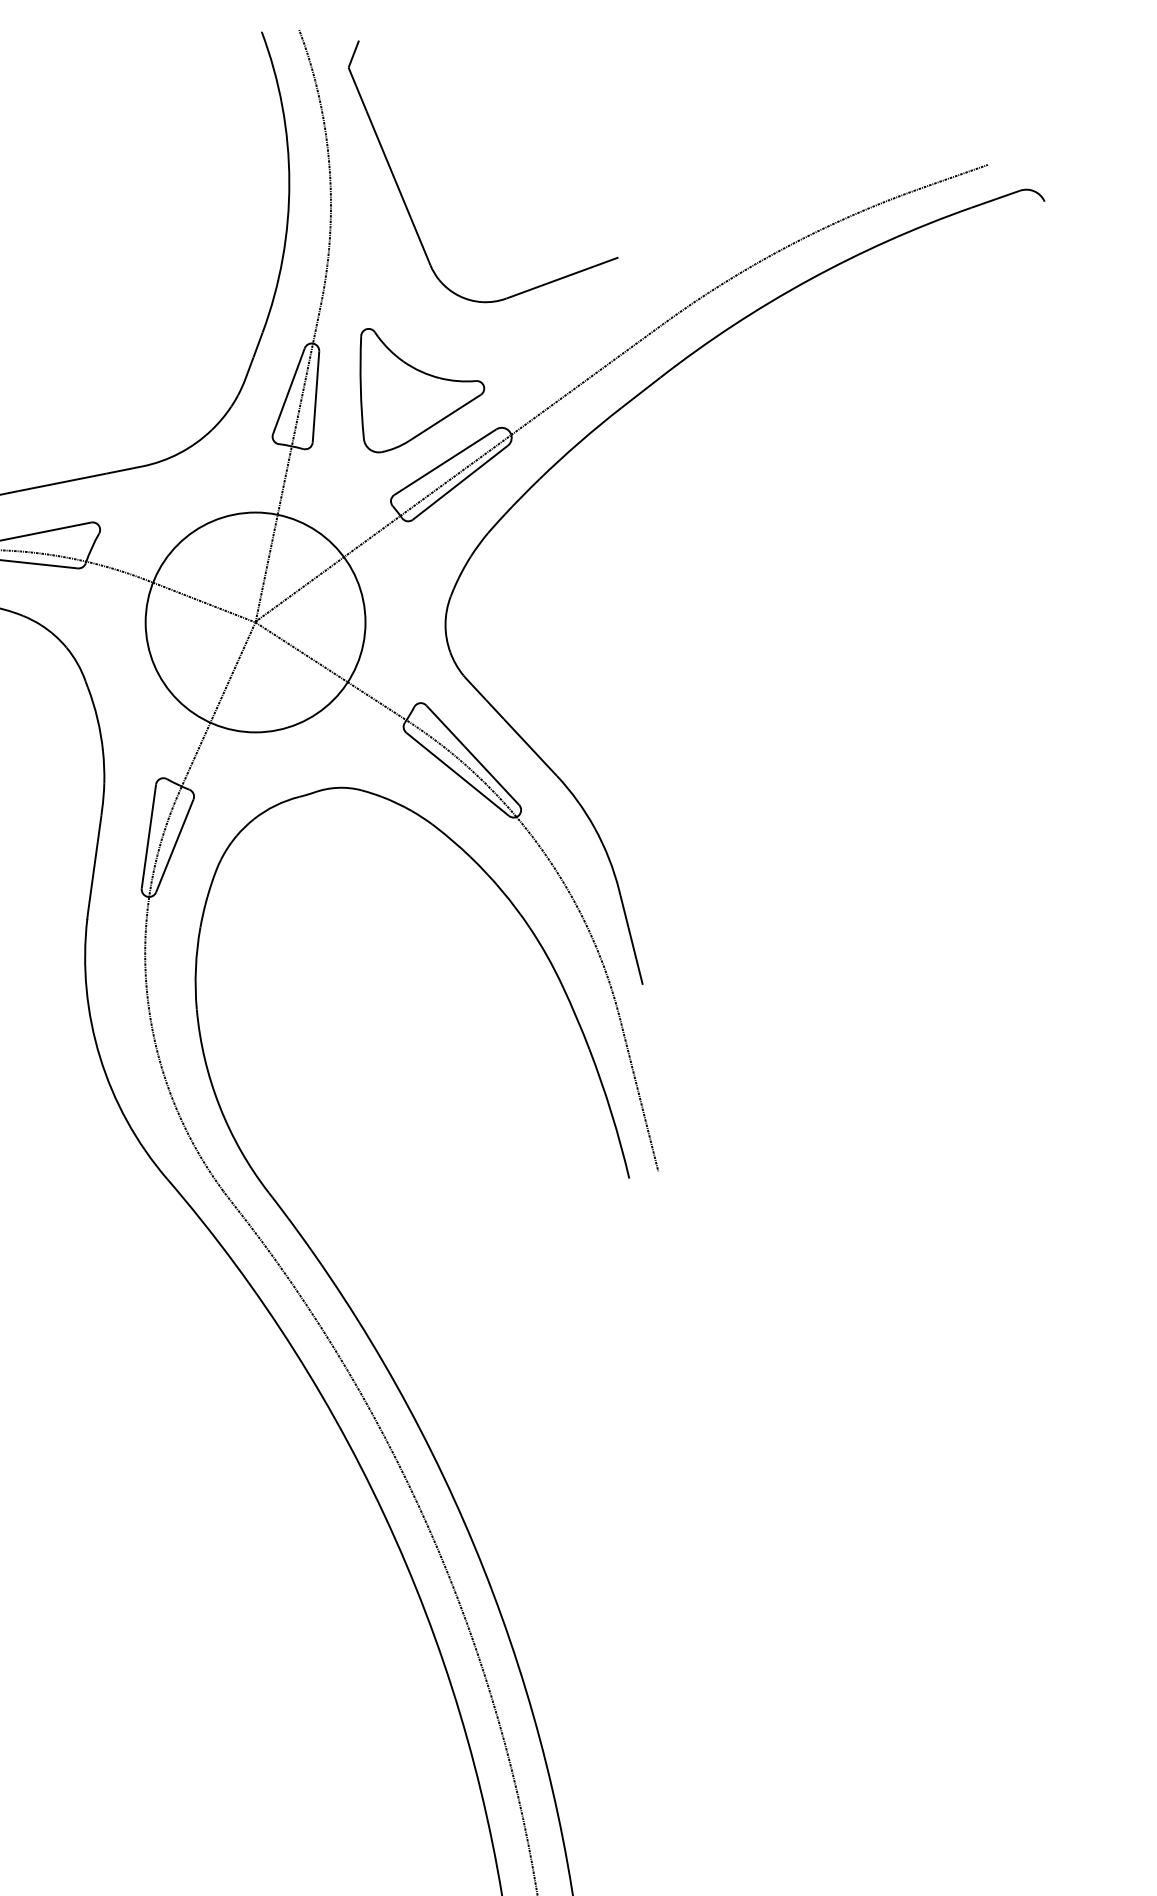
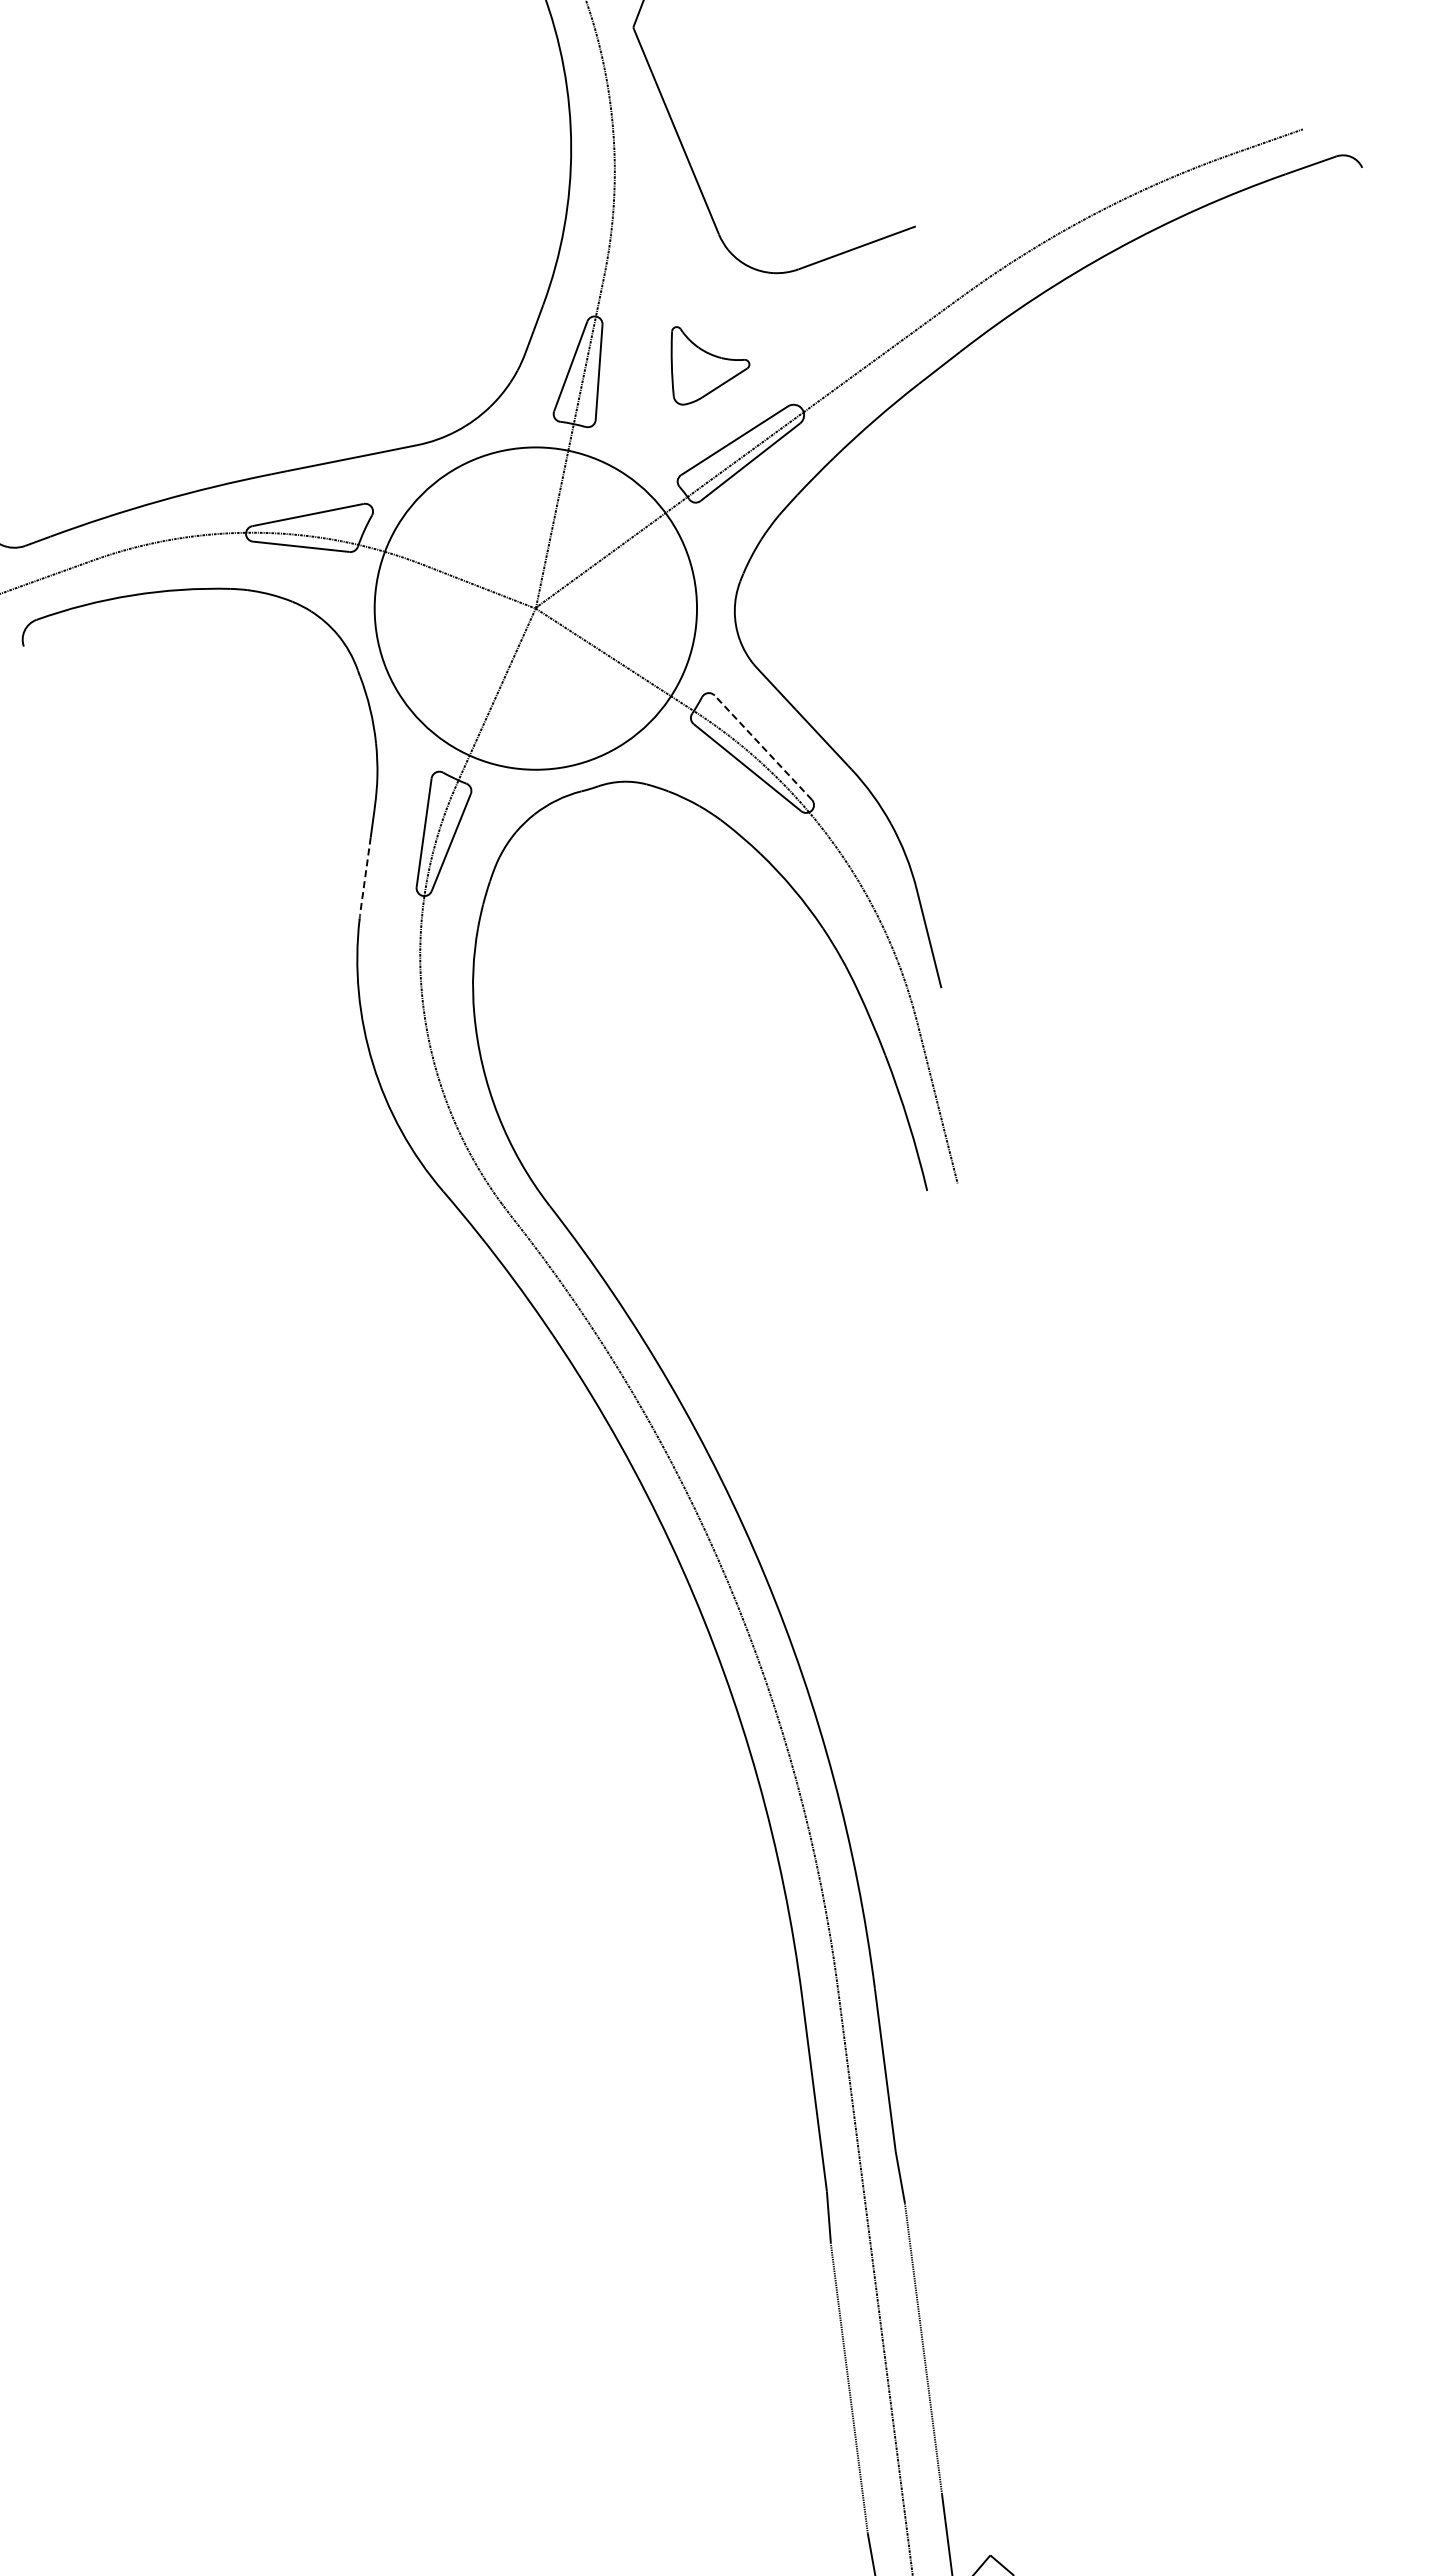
part: (422, 390) -> (710, 365), size x0.6
circle: (255, 622) -> (535, 608), size x1.4
line: (471, 755) -> (762, 747), solid -> dashed
line: (91, 883) -> (364, 882), solid -> dashed

